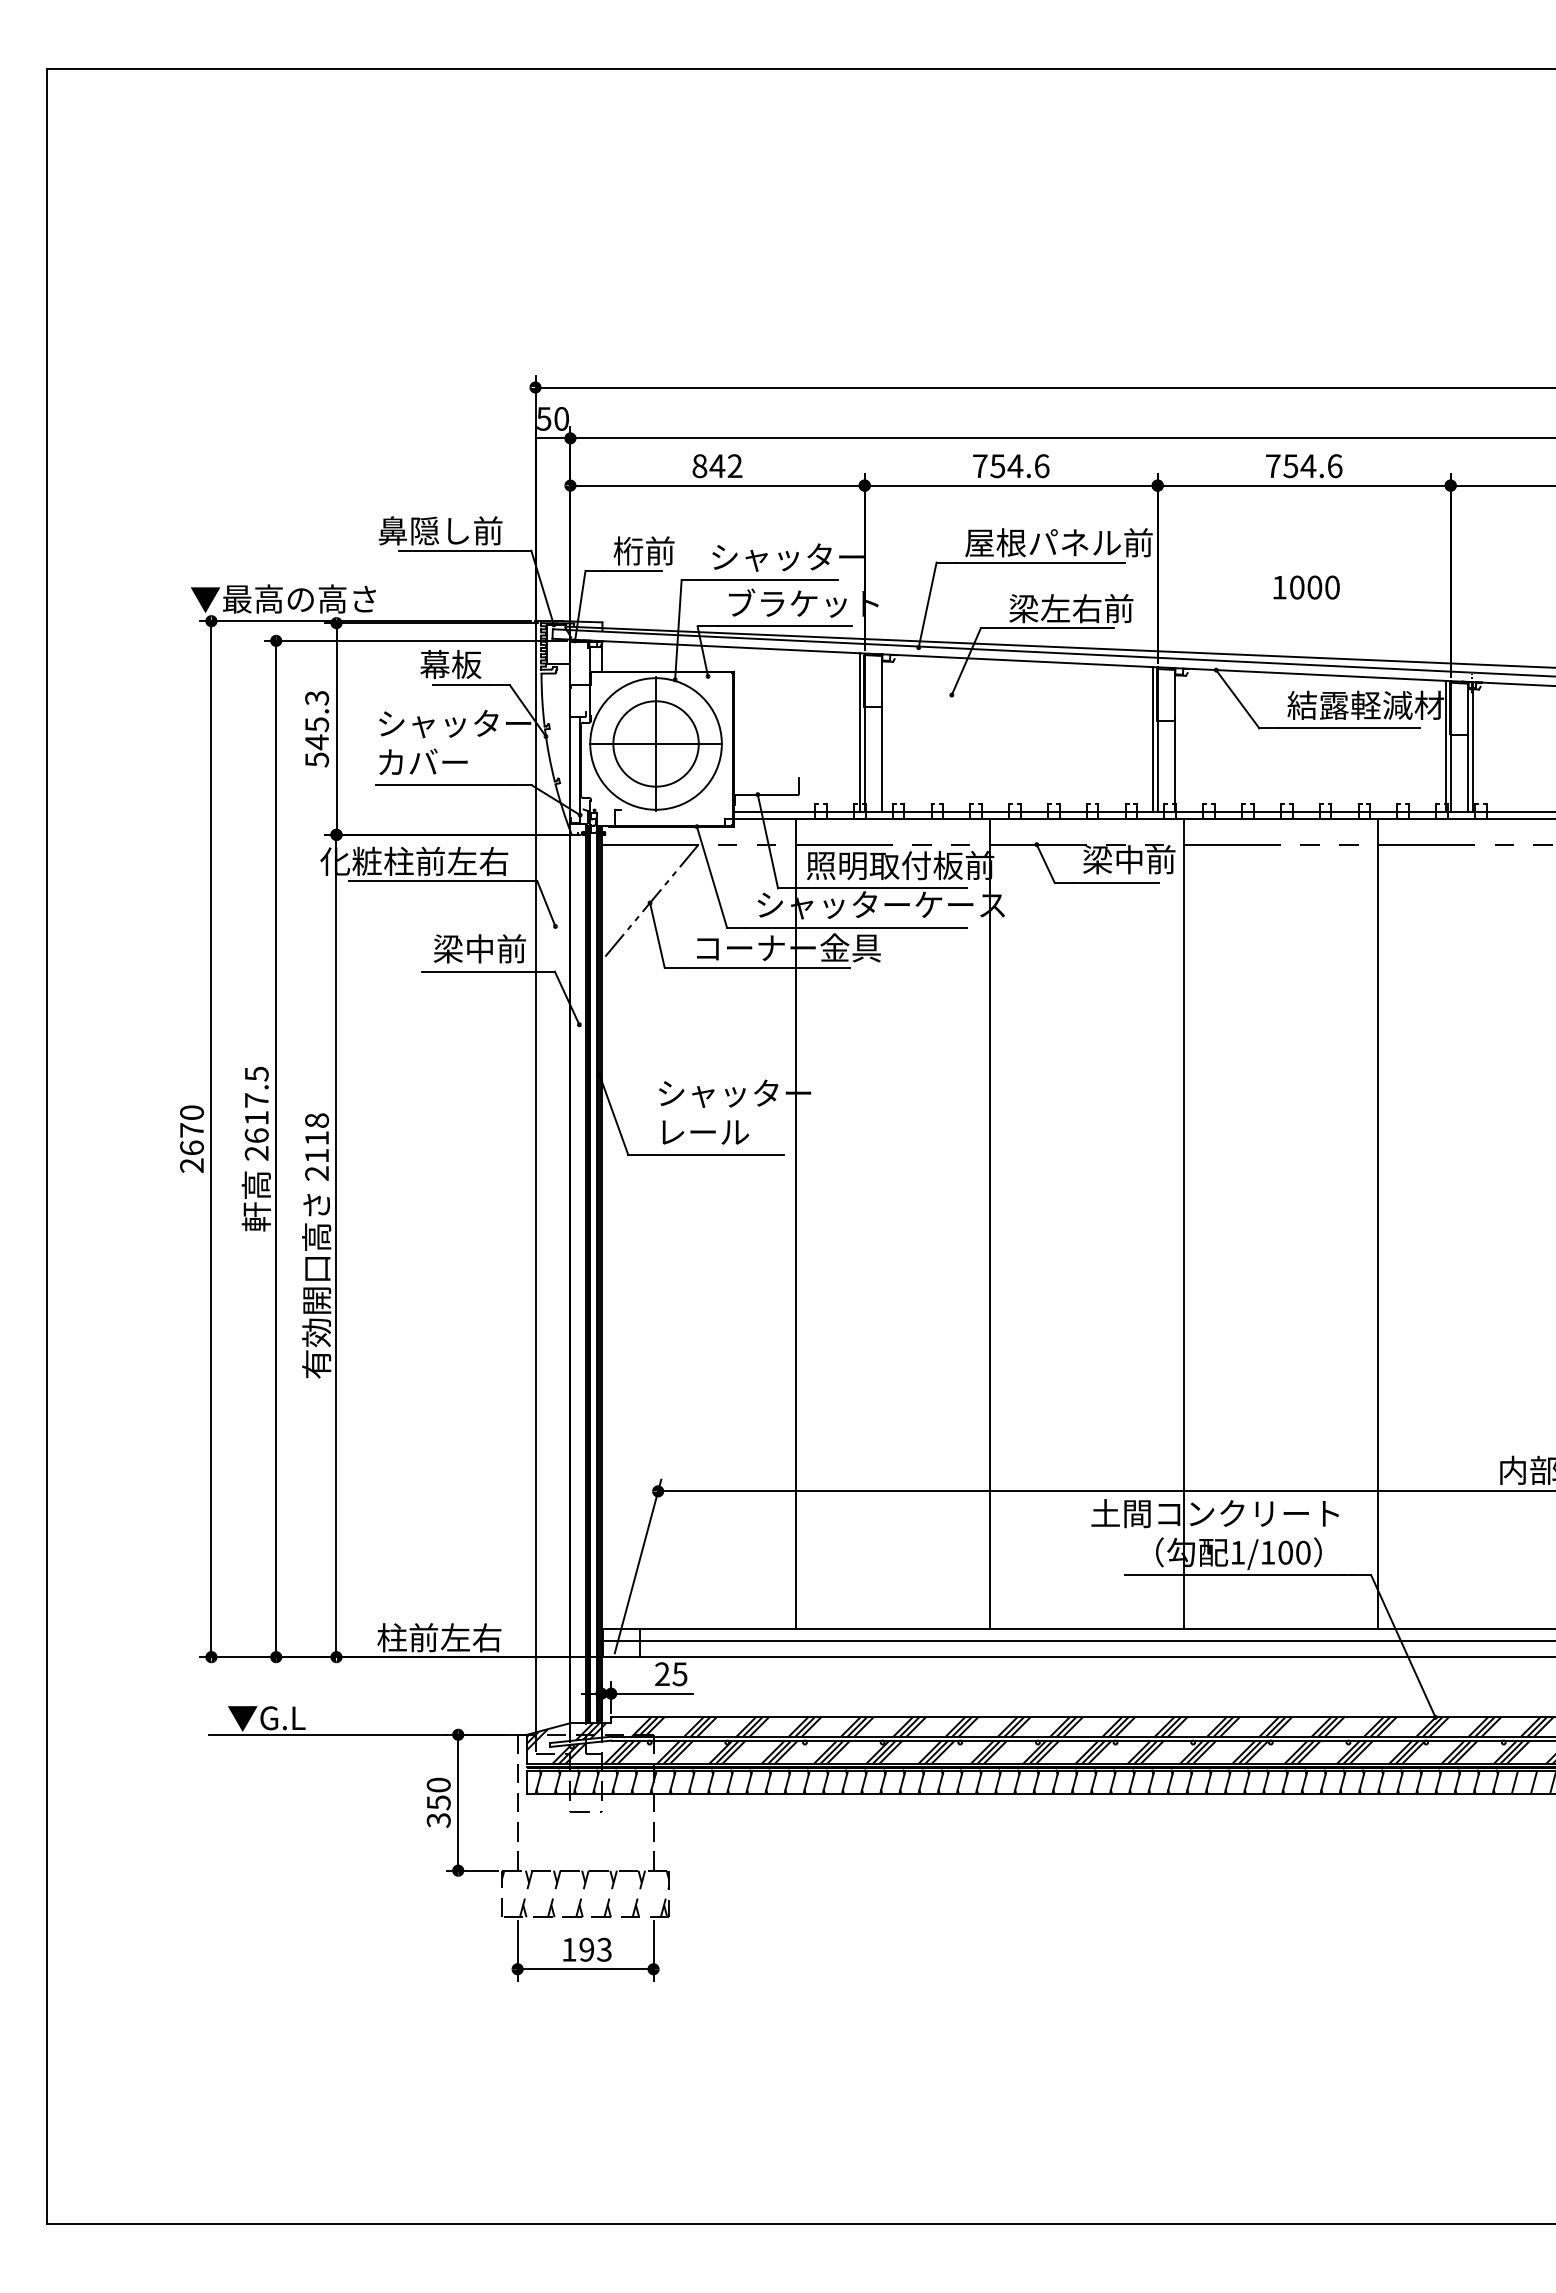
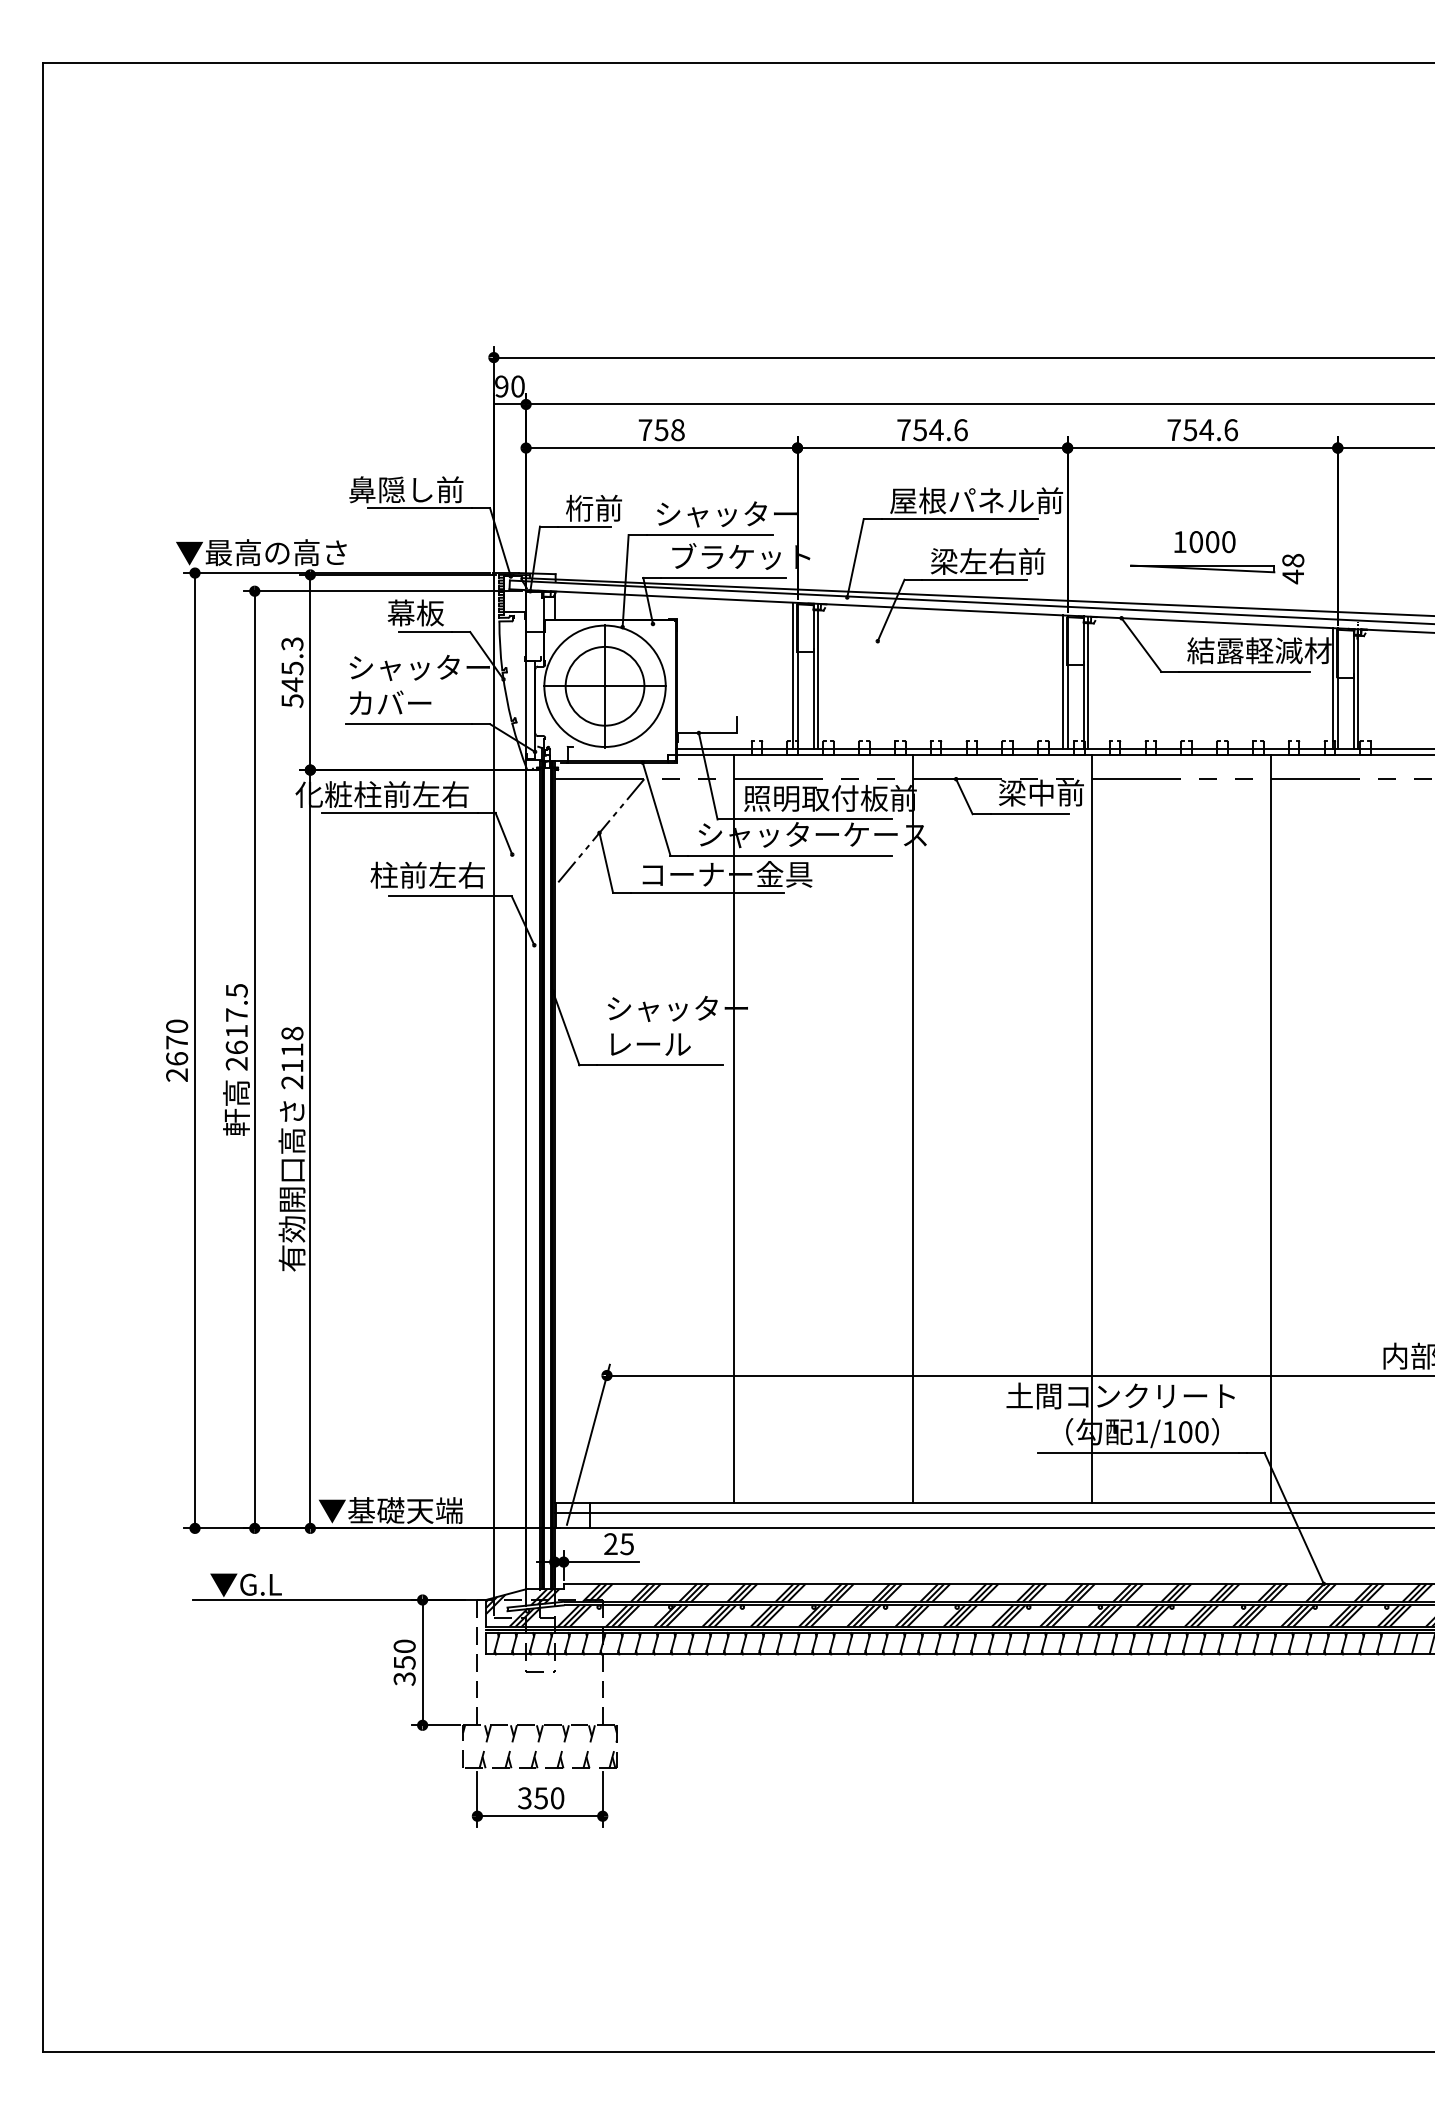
text: (543, 418) -> (501, 386), 50 -> 90
text: (717, 466) -> (661, 430), 842 -> 758
part: (1320, 617) -> (1217, 569), added
line: (887, 733) -> (818, 676), added
line: (1180, 739) -> (1088, 682), added
text: (463, 948) -> (427, 874), 梁中前 -> 柱前左右
text: (423, 1637) -> (390, 1510), 柱前左右 -> ▼基礎天端
text: (587, 1950) -> (541, 1798), 193 -> 350

